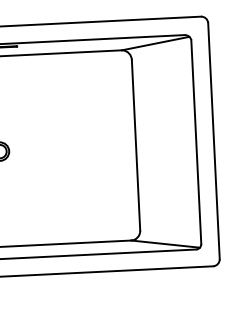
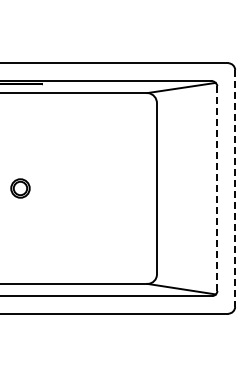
line: (214, 141) -> (235, 188), solid -> dashed
line: (196, 142) -> (217, 188), solid -> dashed

